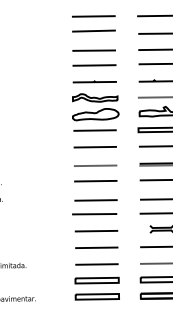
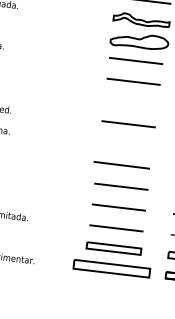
line: (95, 165) -> (130, 104), removed
line: (95, 200) -> (125, 148), removed
part: (96, 296) -> (110, 268), size x1.4

